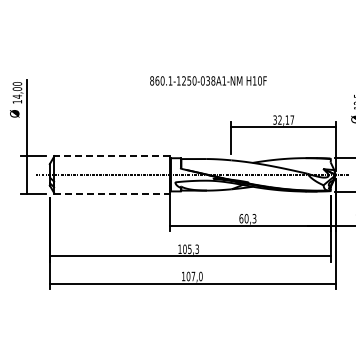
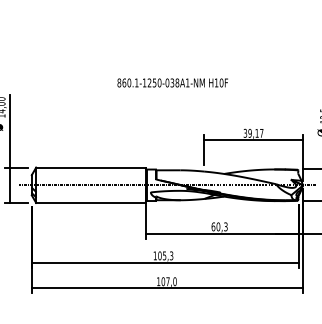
text: (208, 80) -> (172, 82), moved
text: (279, 119) -> (249, 132), 32,17 -> 39,17
line: (112, 156) -> (91, 167), dashed -> solid
line: (112, 193) -> (91, 202), dashed -> solid

